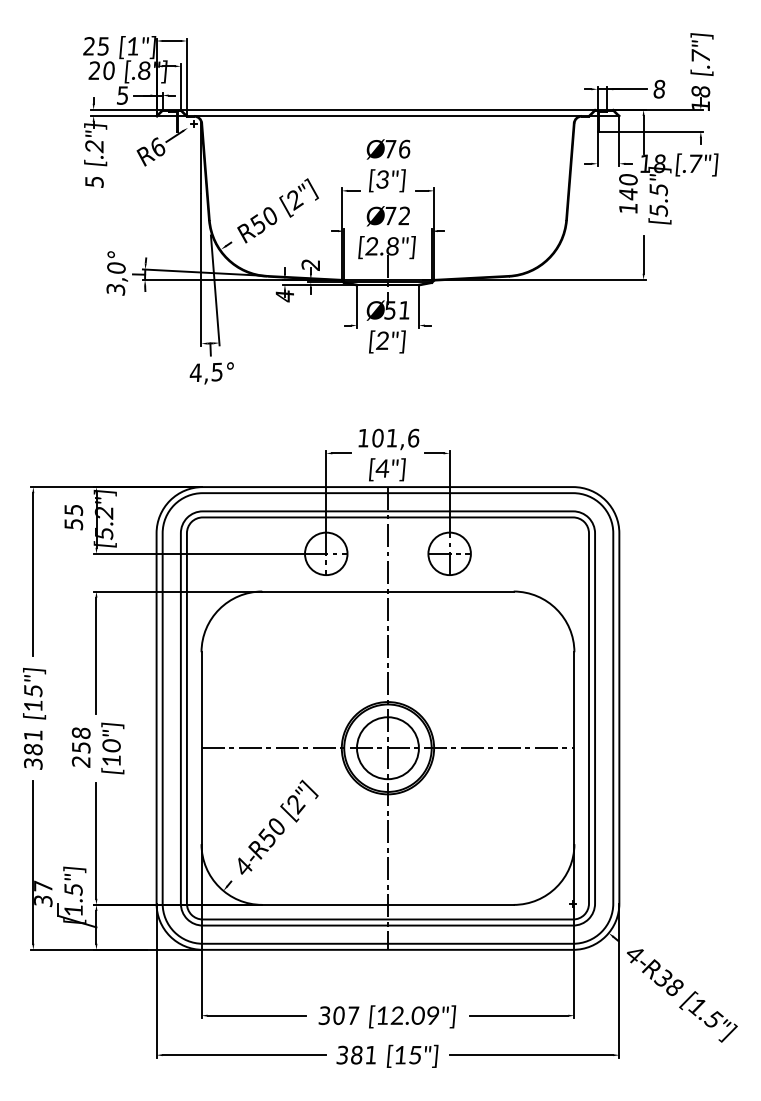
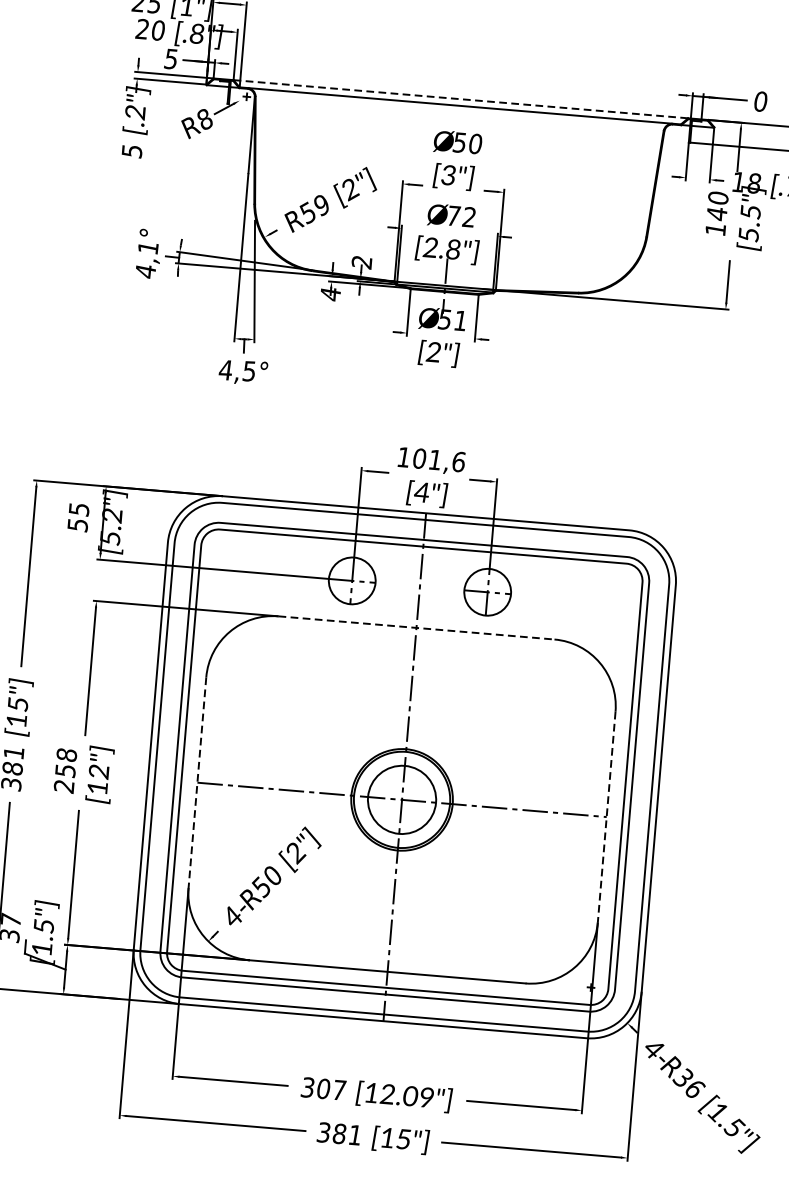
text: (659, 89) -> (760, 101), 8 -> 0
line: (388, 109) -> (461, 98), solid -> dashed
text: (157, 146) -> (204, 118), R6 -> R8
text: (397, 148) -> (467, 142), 76 -> 50
text: (270, 216) -> (322, 205), R50 -> R59
text: (115, 278) -> (146, 259), 3,0° -> 4,1°
line: (387, 591) -> (415, 627), solid -> dashed
text: (111, 745) -> (98, 771), [10"] -> [12"]
line: (201, 748) -> (197, 783), solid -> dashed
line: (574, 748) -> (606, 817), solid -> dashed
text: (675, 987) -> (695, 1089), R38 -> R36

